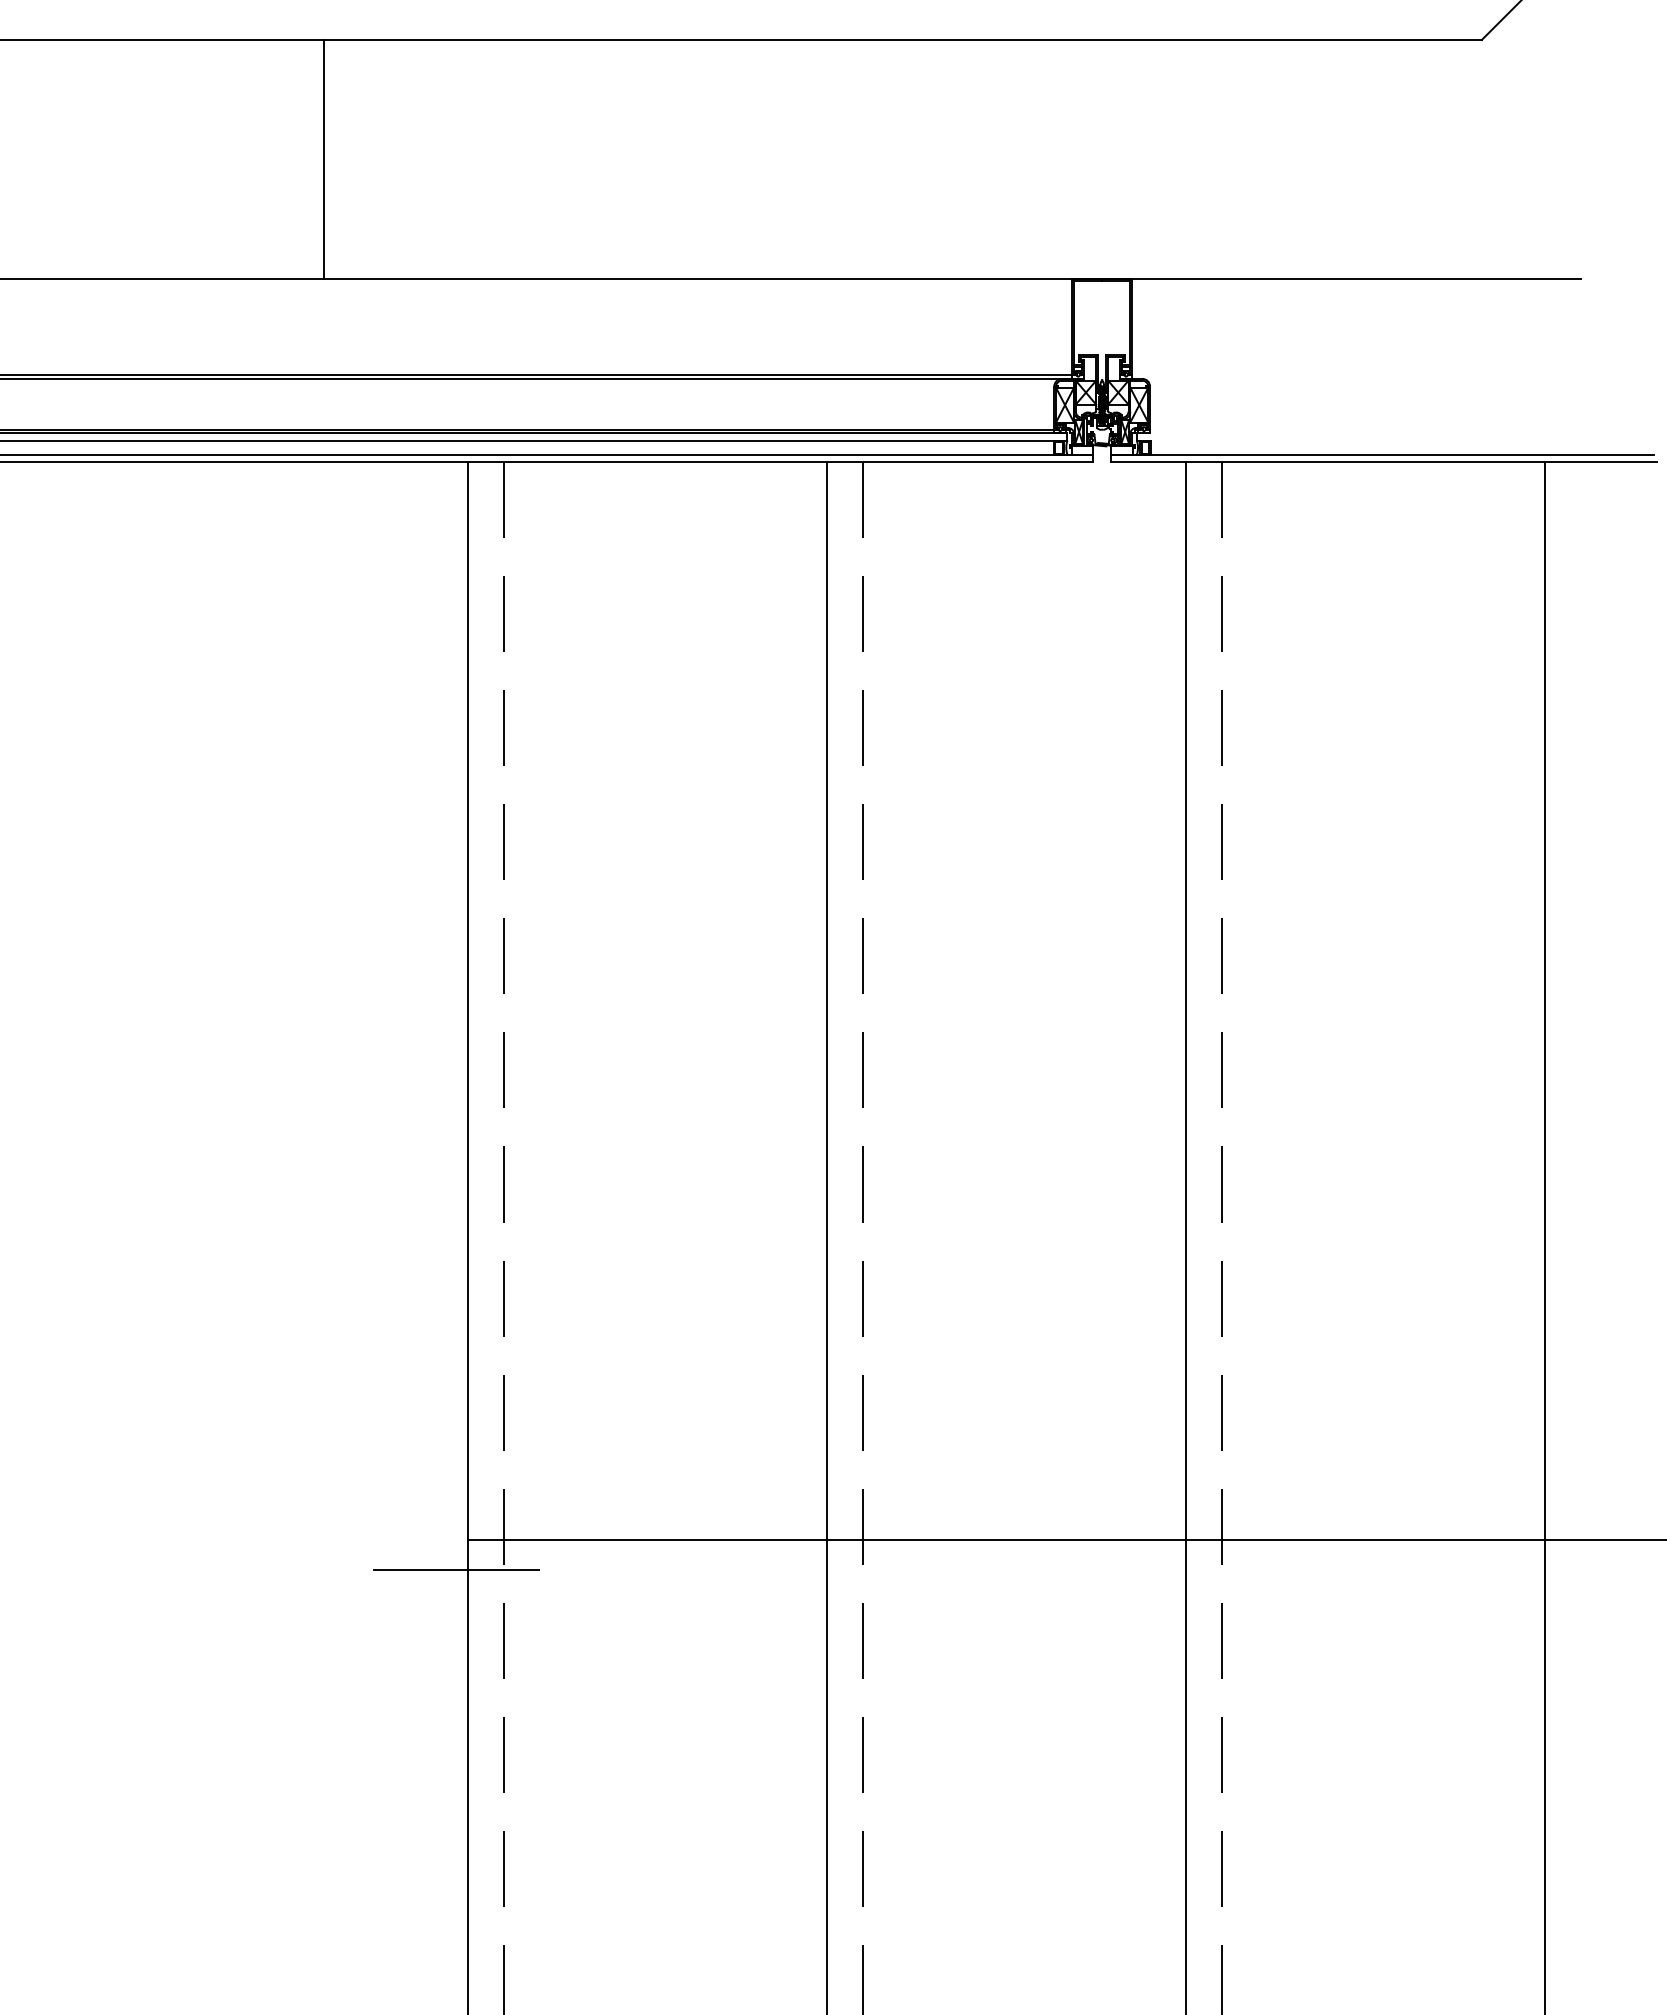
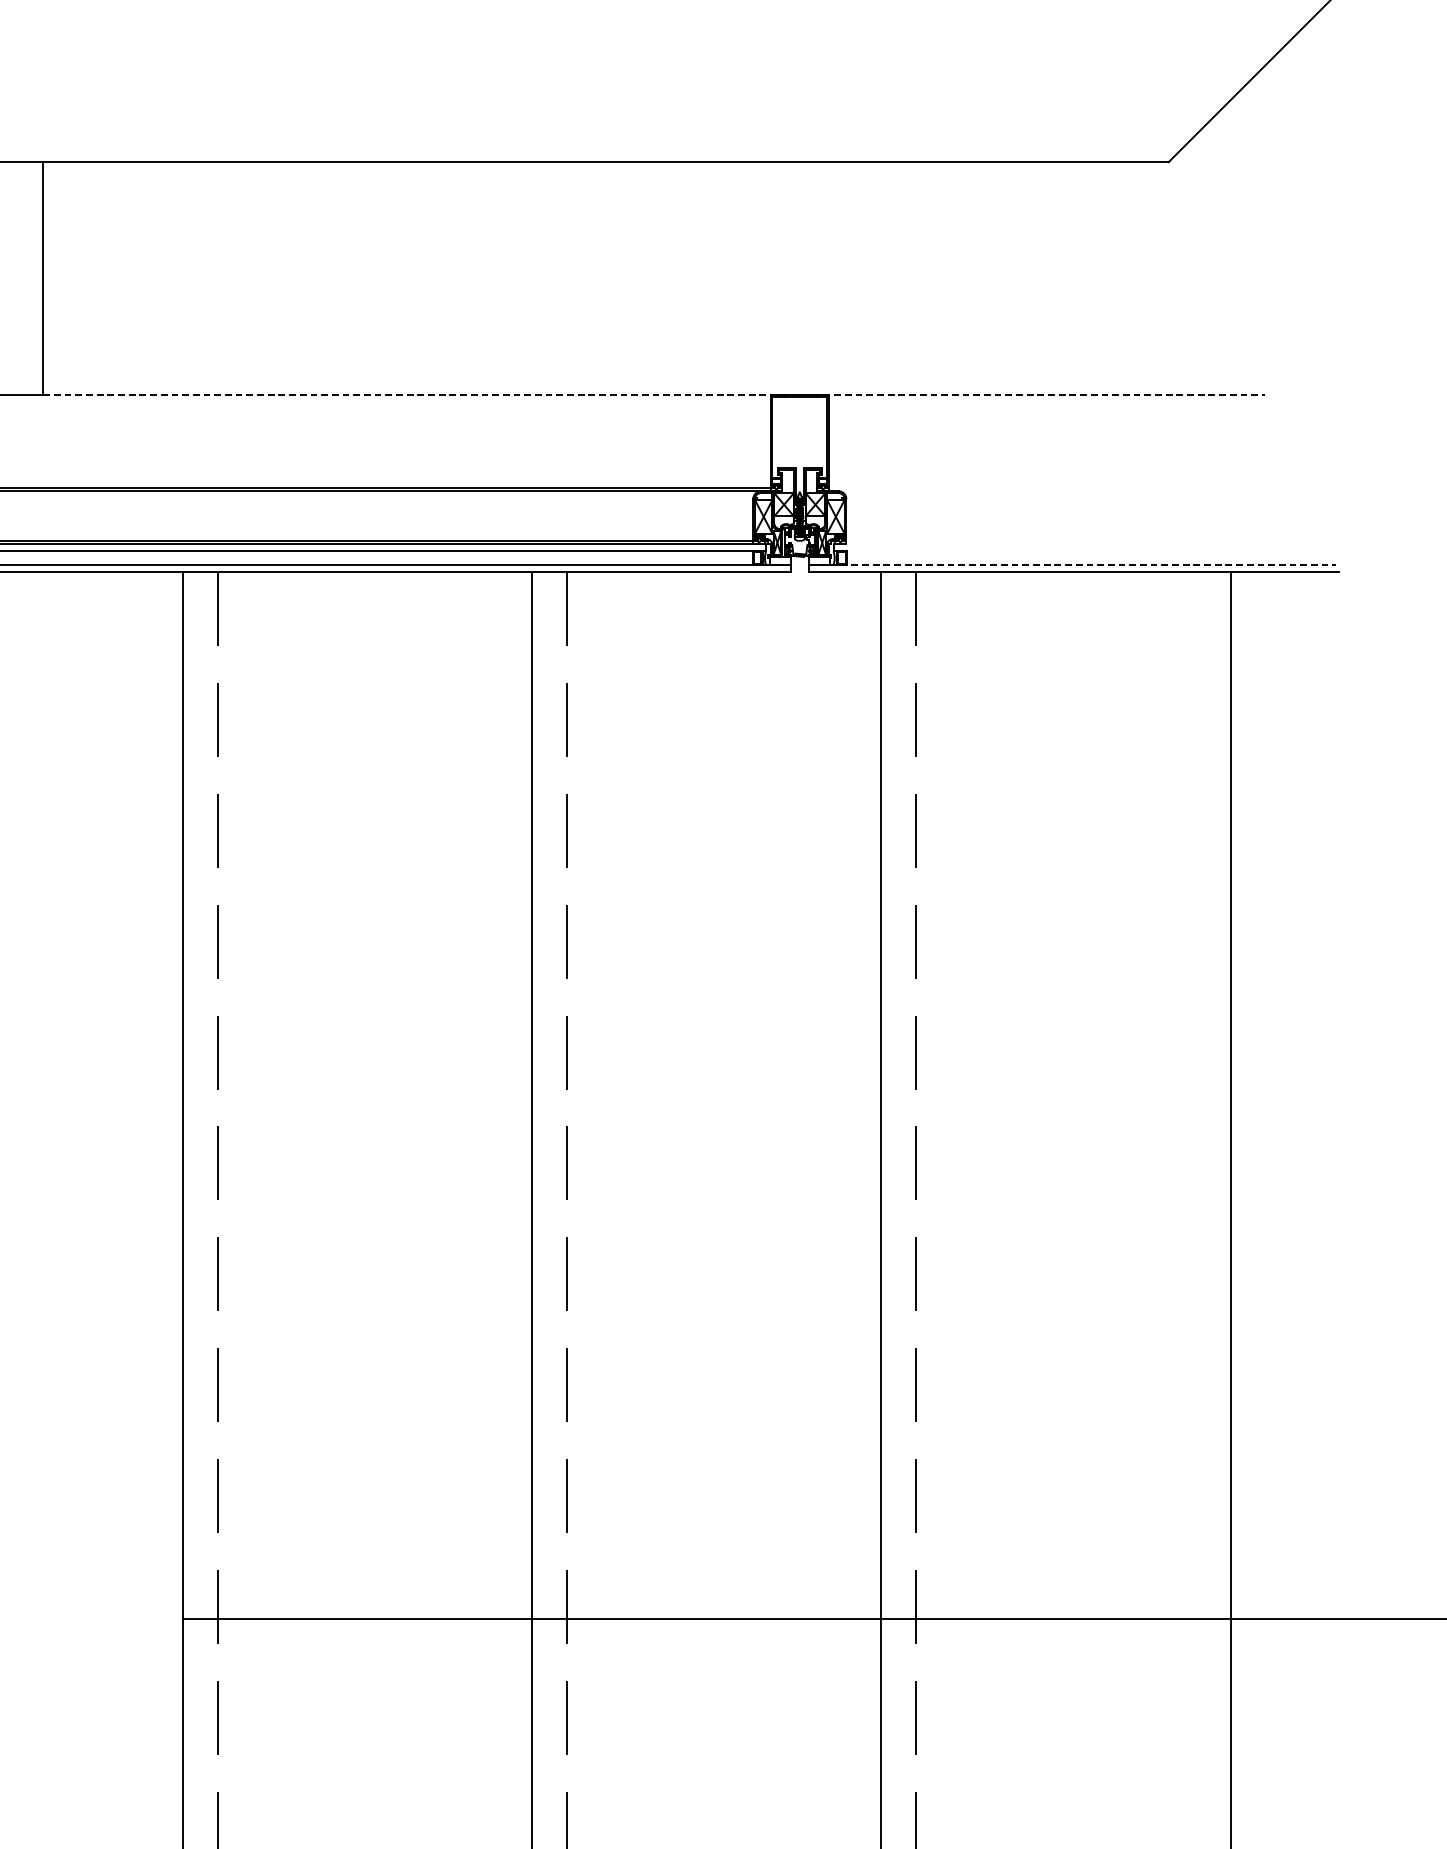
line: (952, 279) -> (654, 394), solid -> dashed
line: (1382, 454) -> (1072, 564), solid -> dashed
line: (456, 1570) -> (172, 1649), removed

